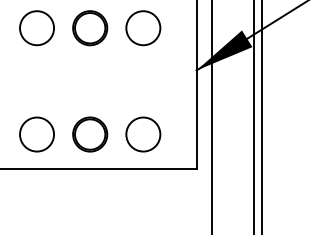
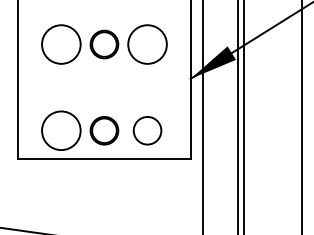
circle: (37, 28) -> (61, 44), size x1.4
circle: (143, 28) -> (147, 44), size x1.4
circle: (37, 134) -> (61, 130), size x1.4

